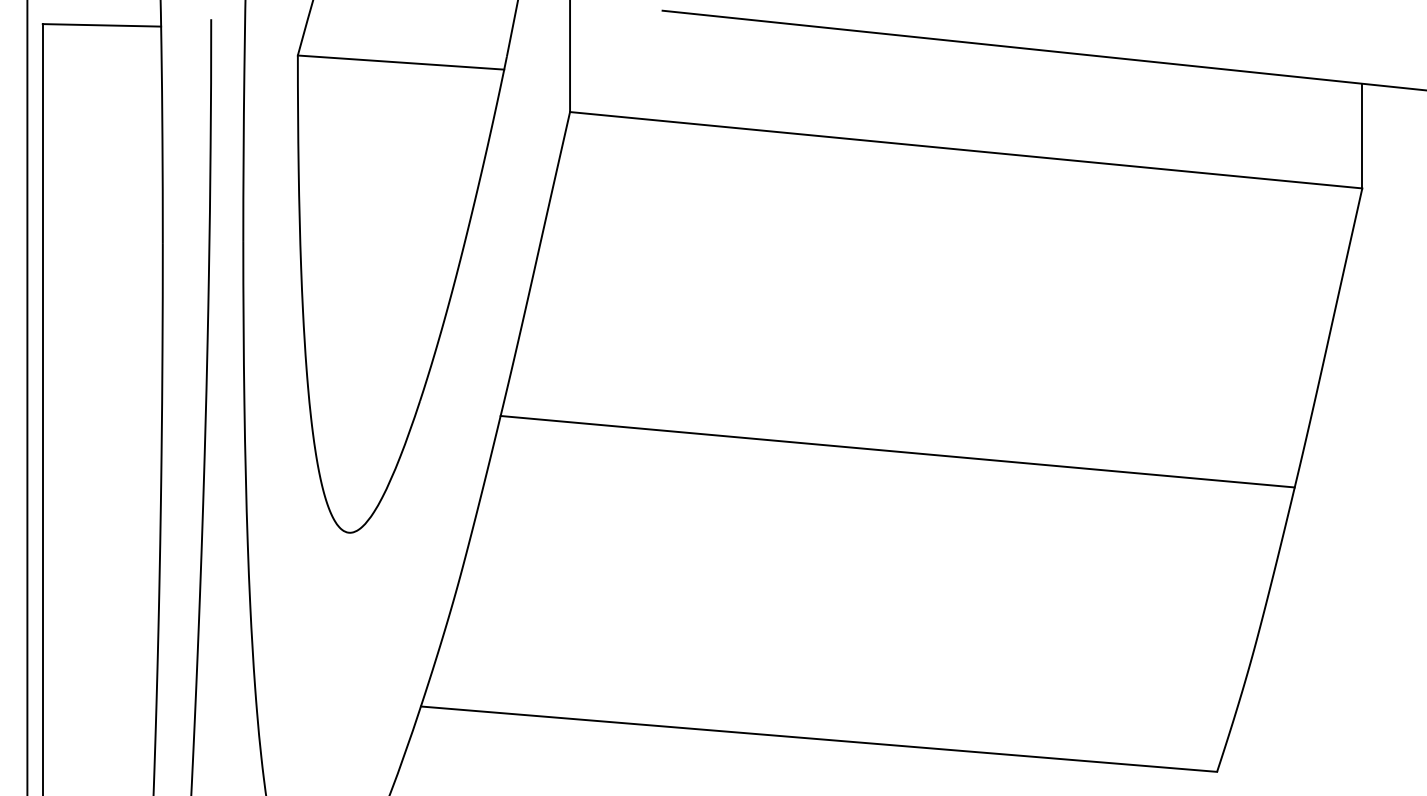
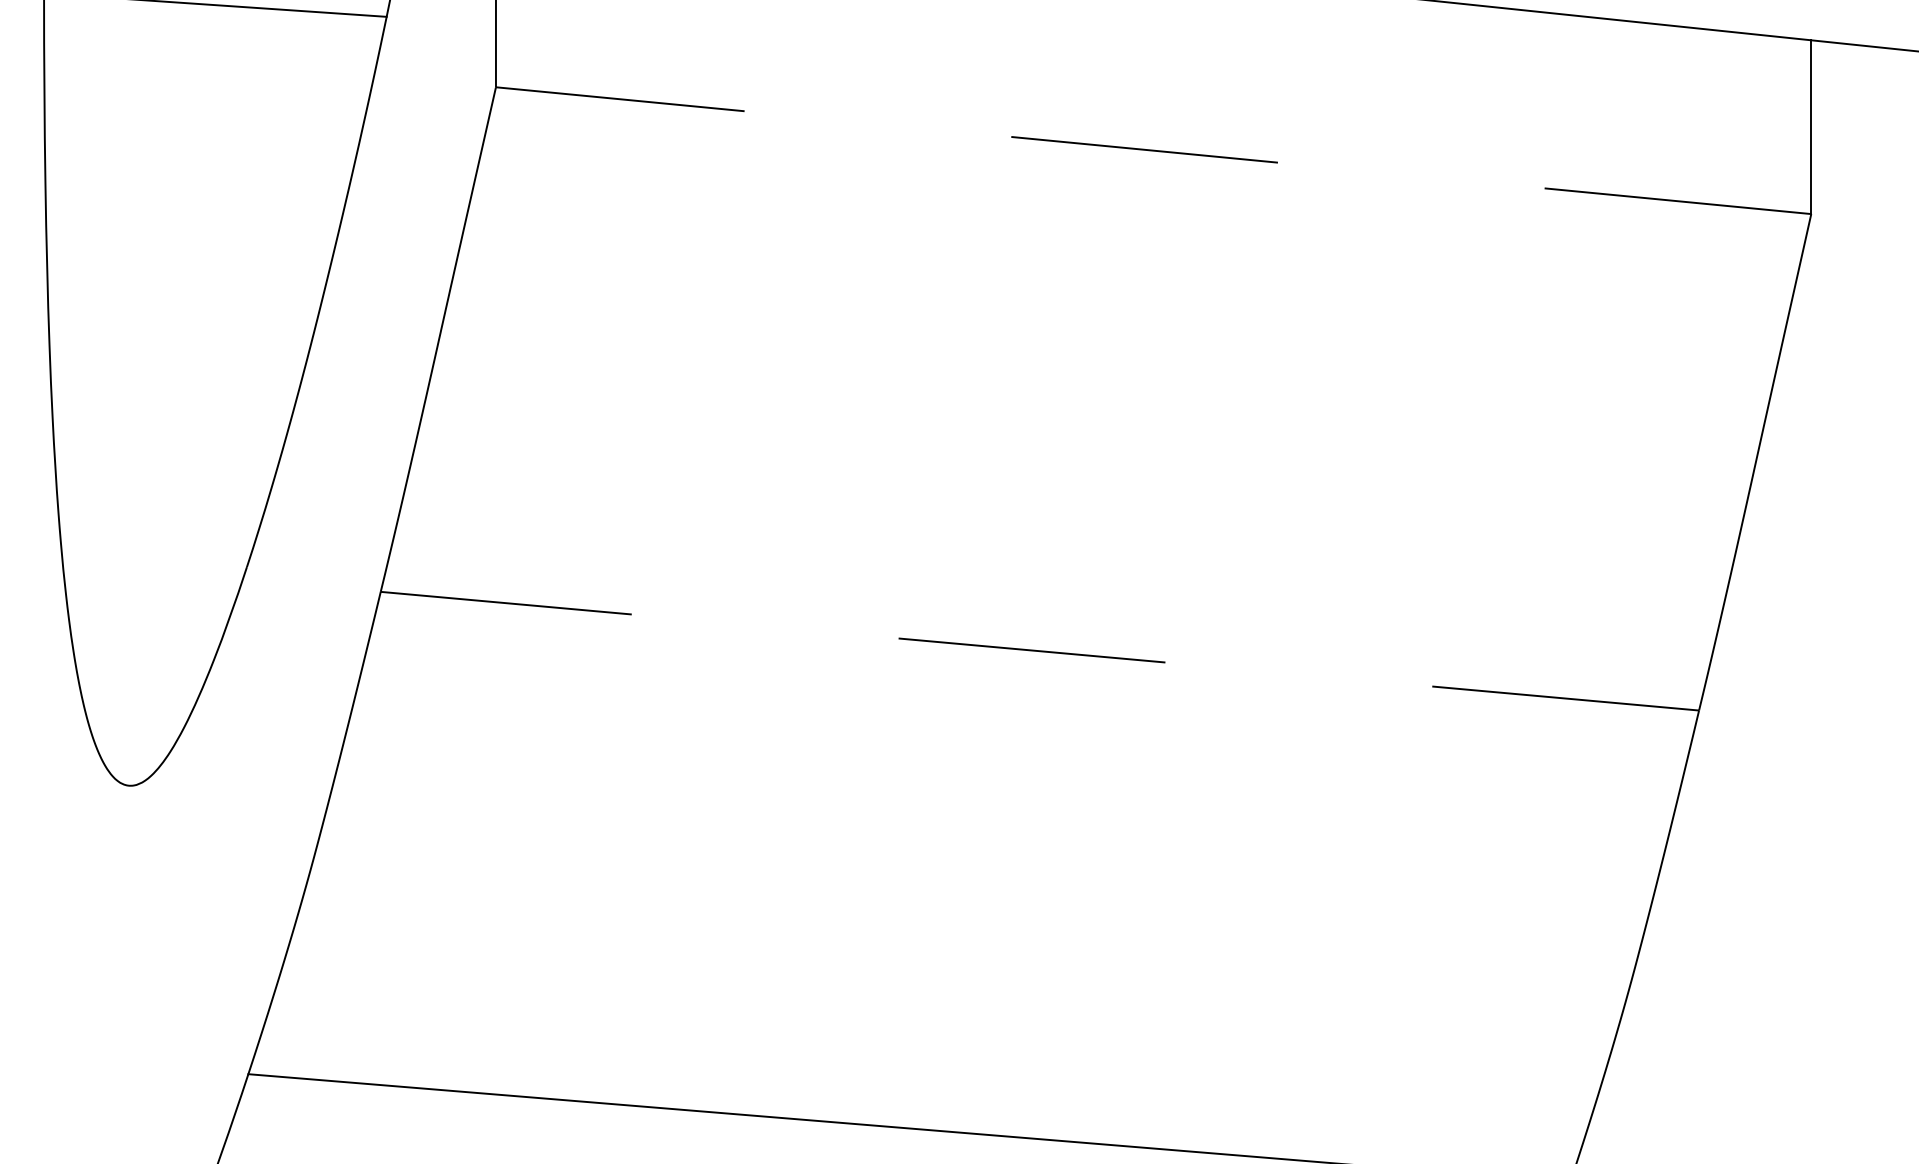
line: (966, 150) -> (1154, 151), solid -> dashed
line: (897, 451) -> (1039, 650), solid -> dashed

